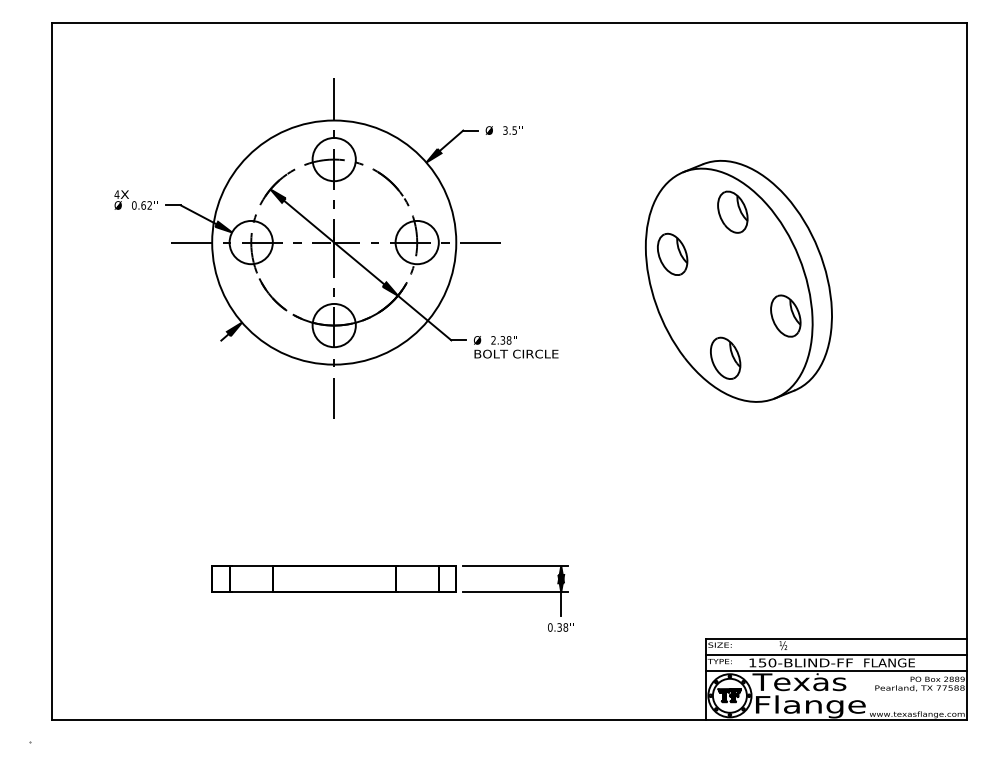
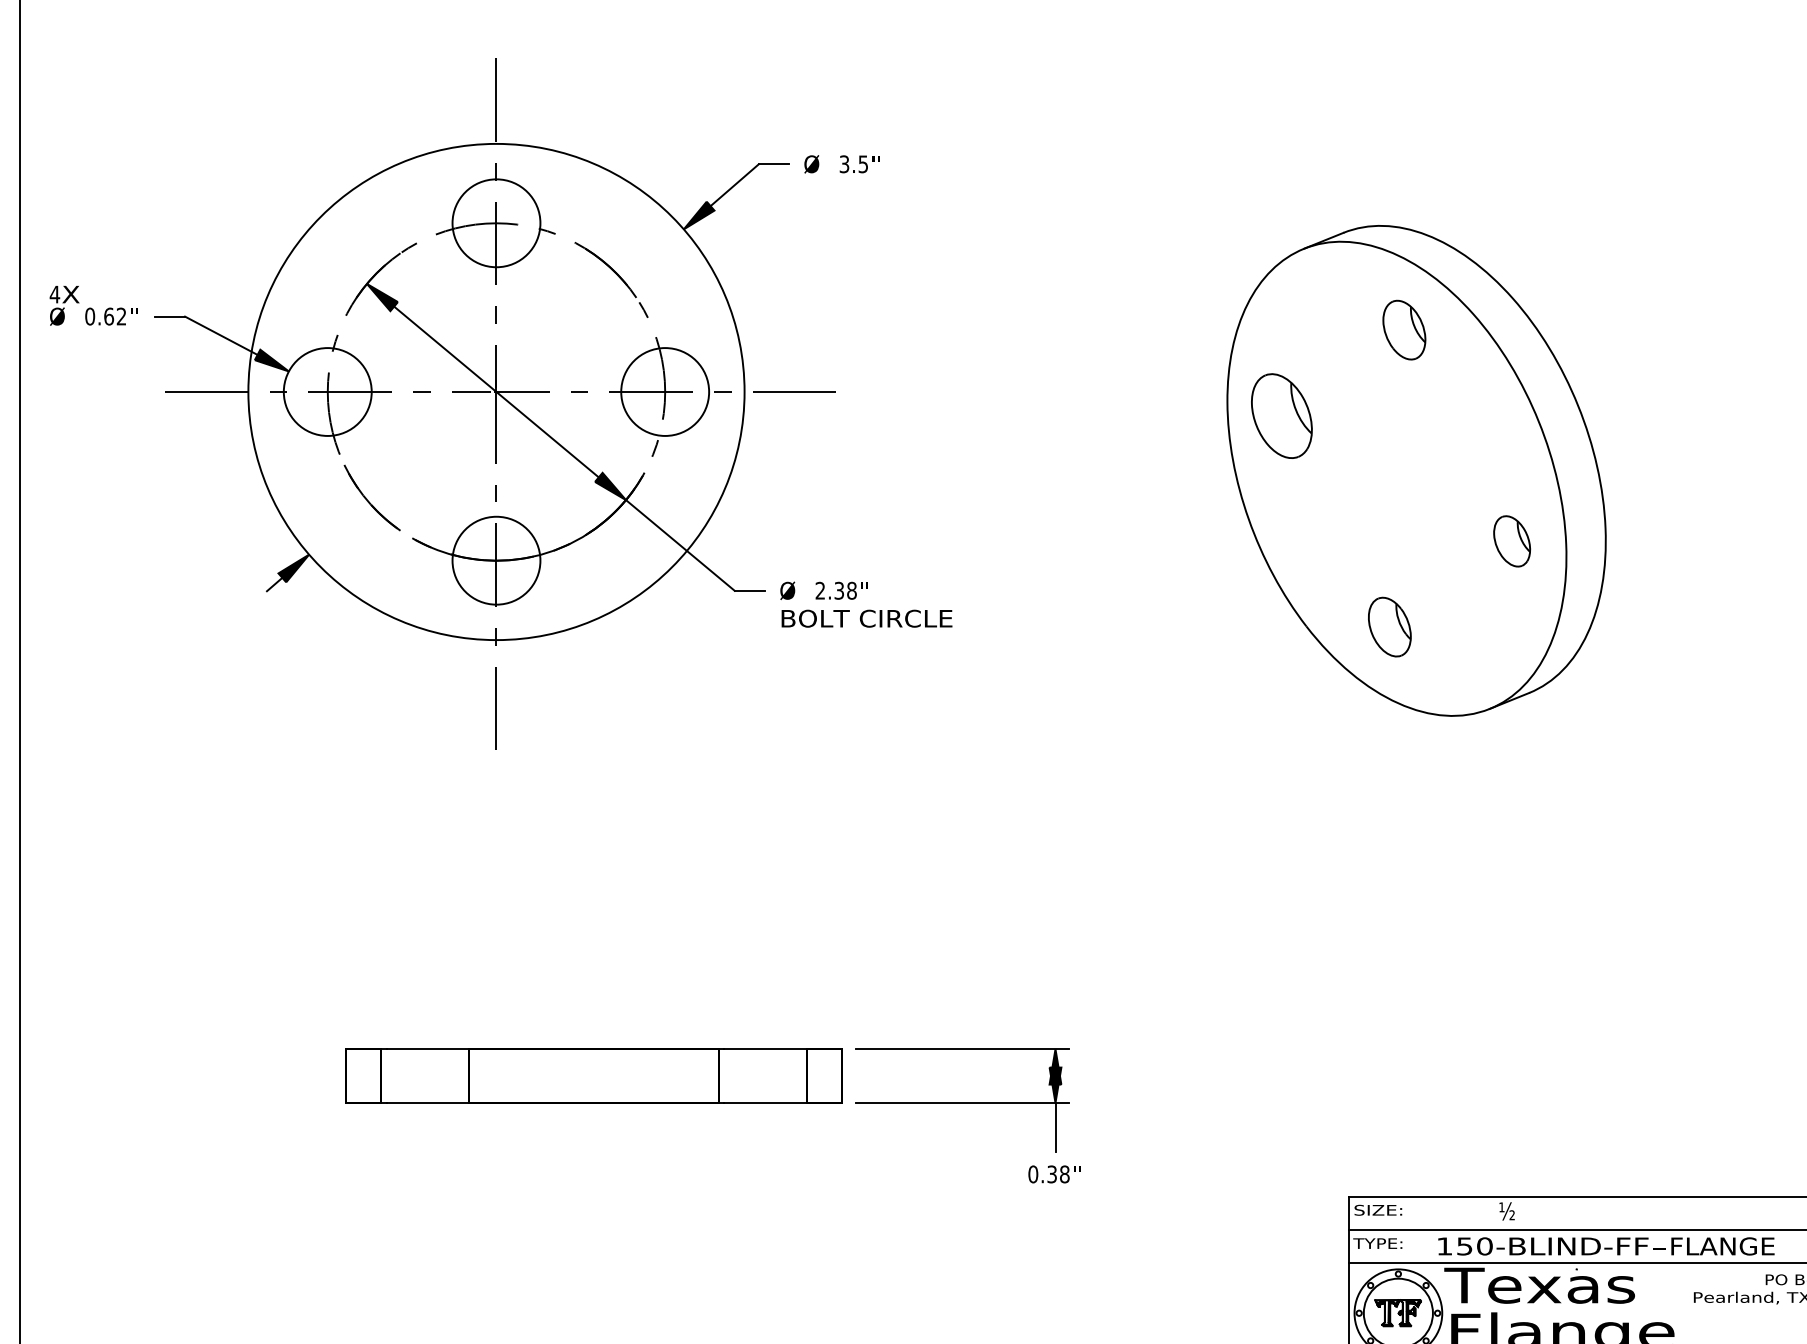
part: (732, 211) -> (1403, 328), size x0.7
part: (336, 248) -> (501, 404), moved
part: (785, 315) -> (1511, 540), size x0.6
part: (725, 357) -> (1389, 625), size x0.7

